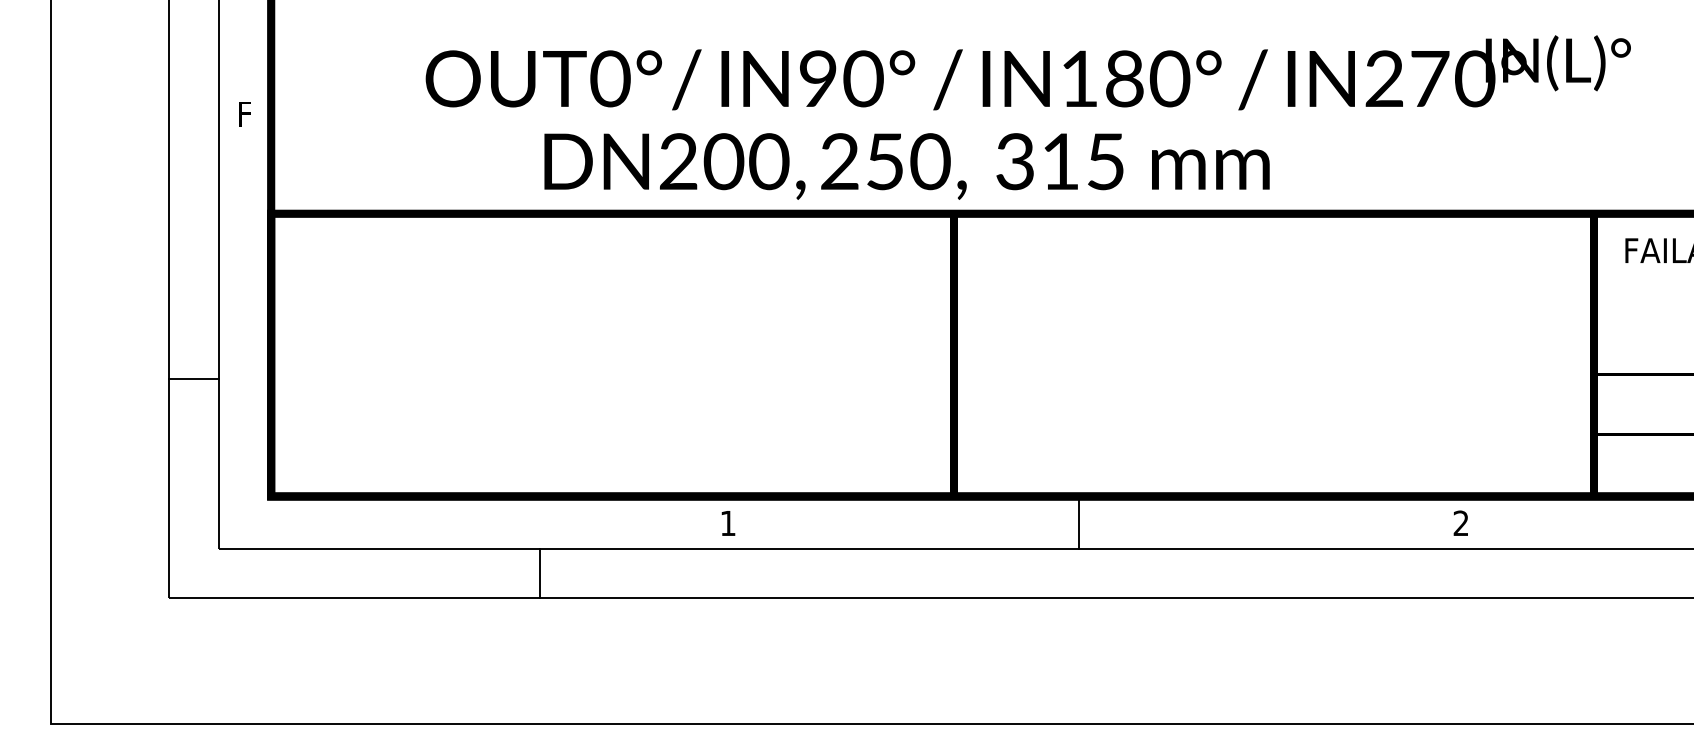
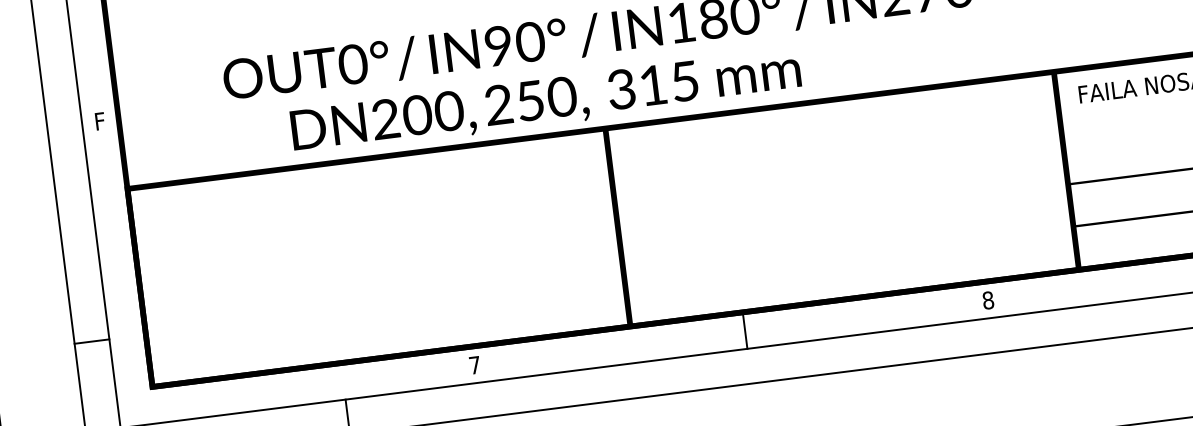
text: (906, 166) -> (545, 102), moved
line: (194, 379) -> (92, 341), moved
text: (728, 523) -> (475, 365), 1 -> 7
line: (1079, 523) -> (745, 331), moved
text: (1460, 523) -> (987, 300), 2 -> 8

